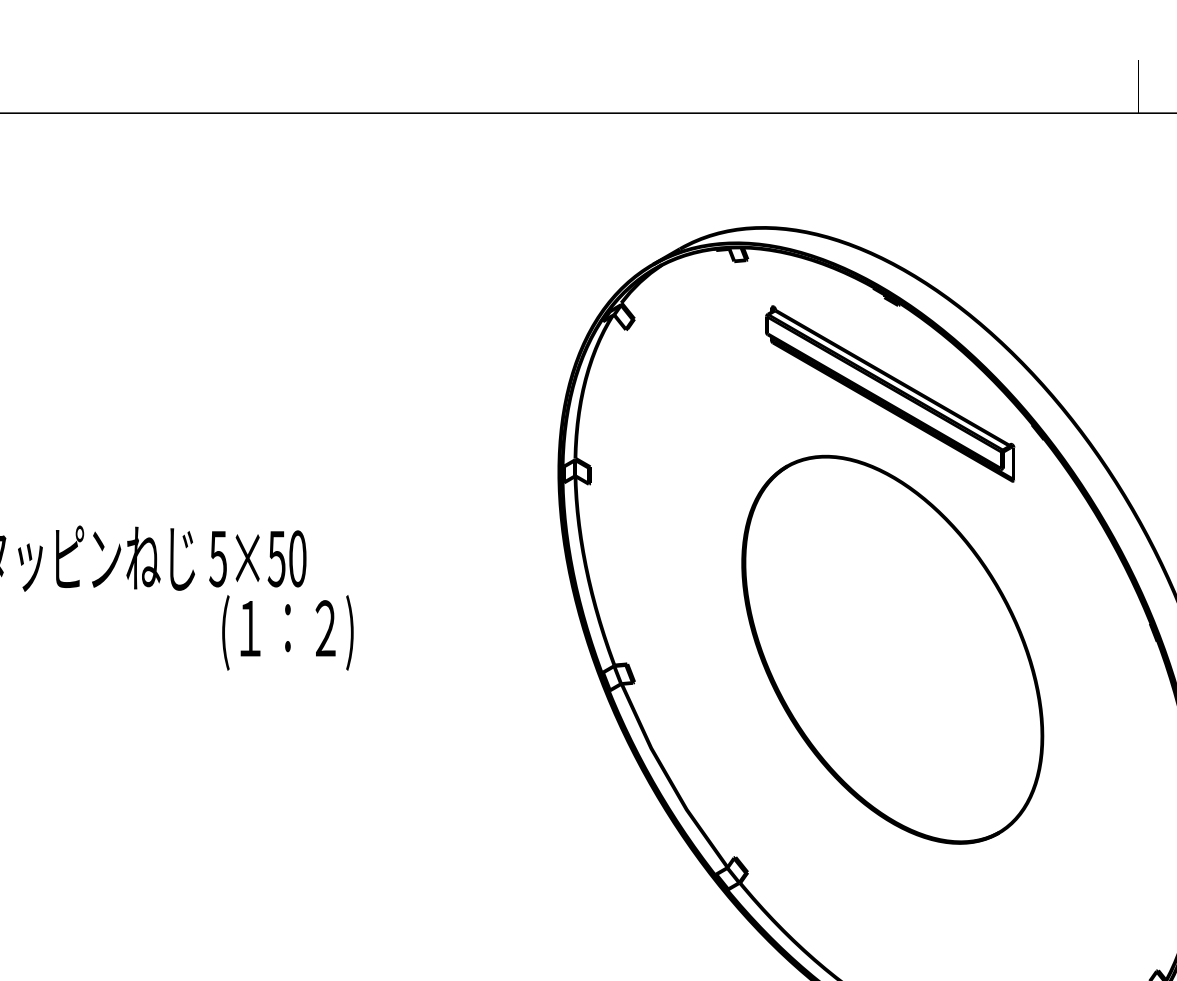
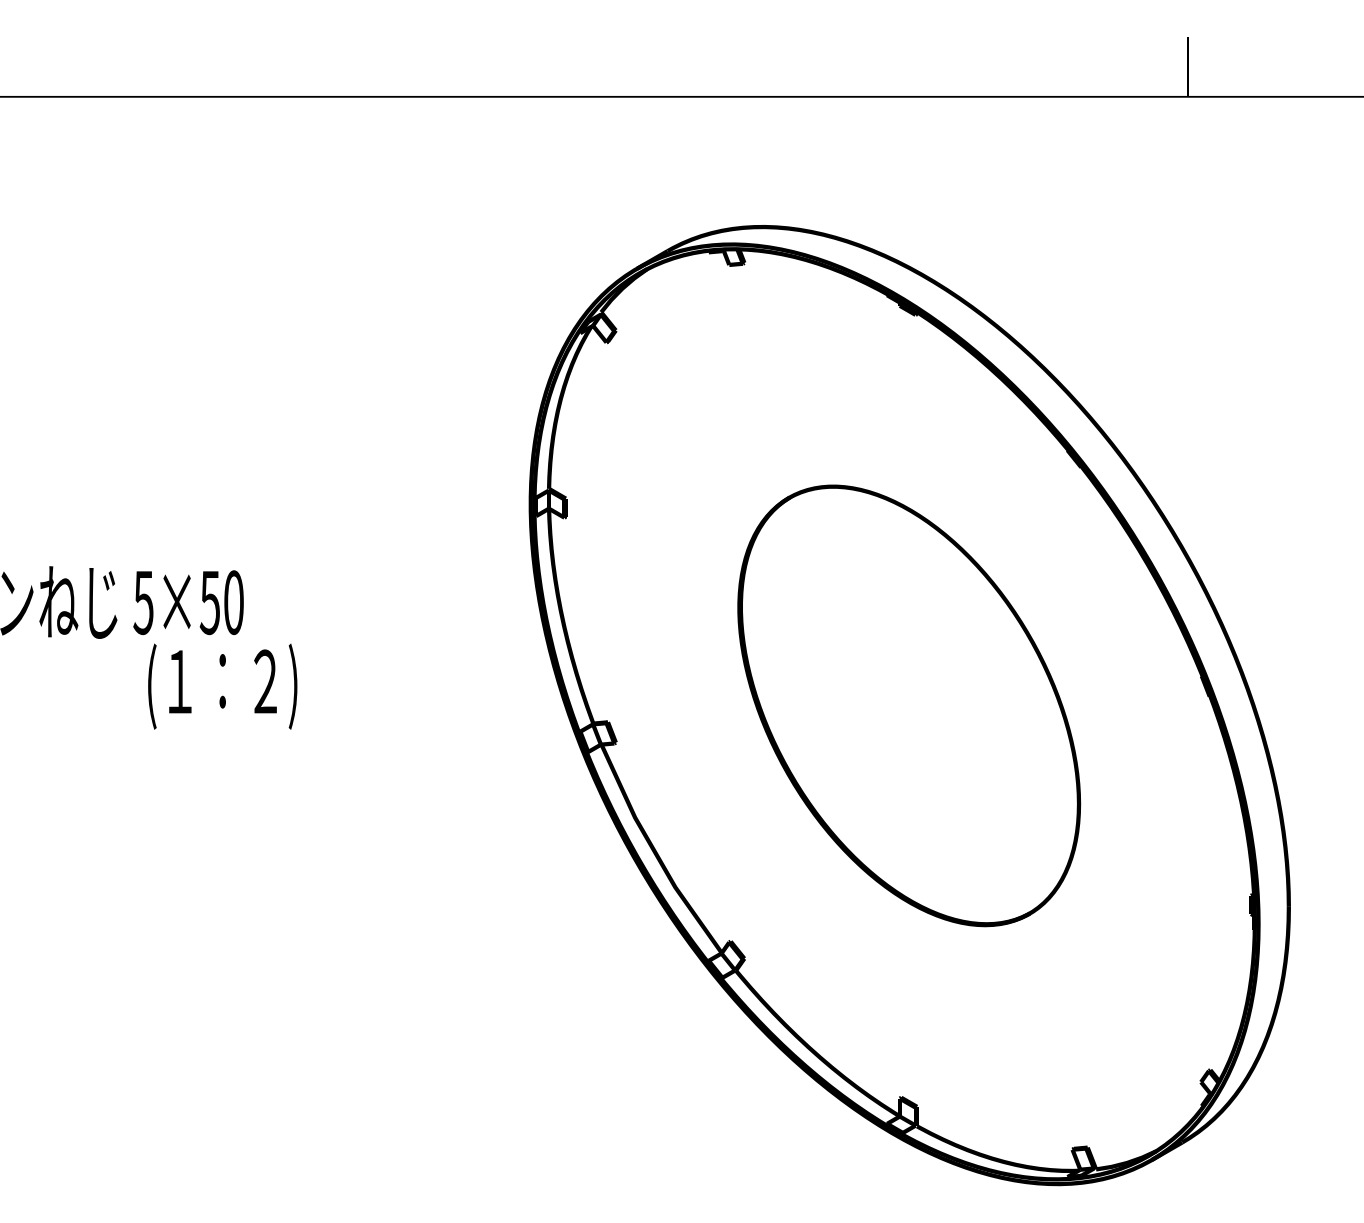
part: (890, 393) -> (906, 415), removed

